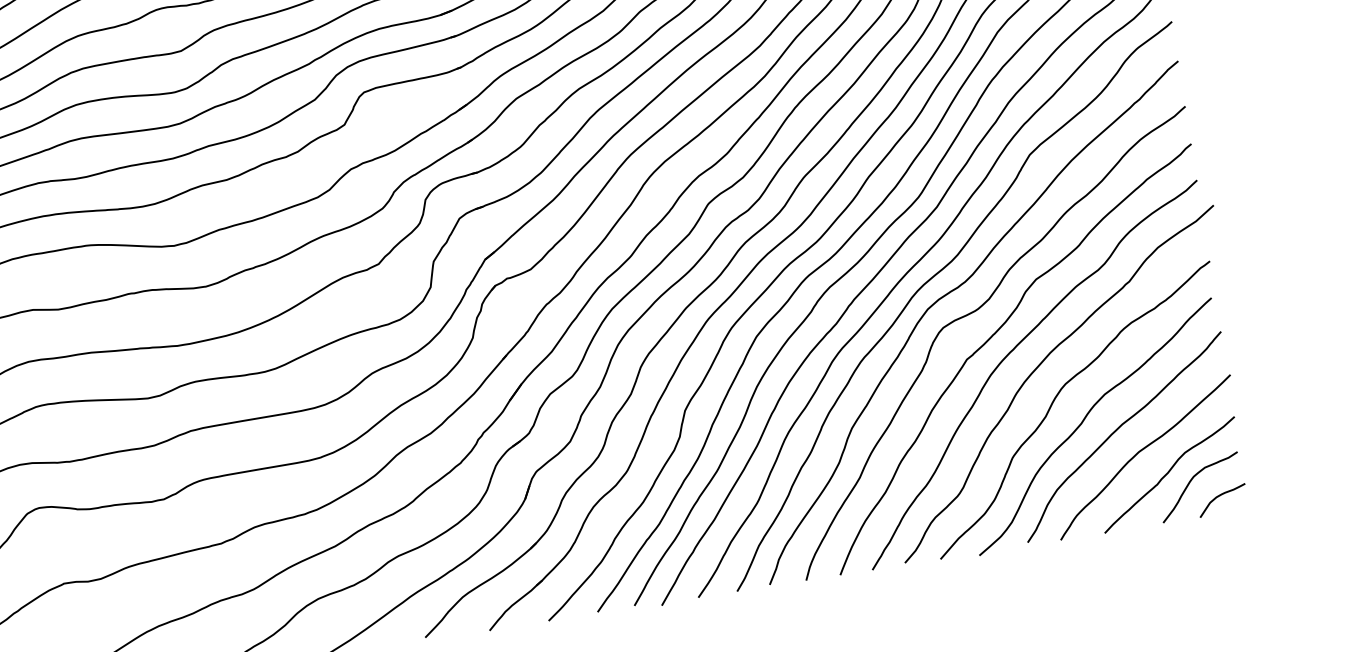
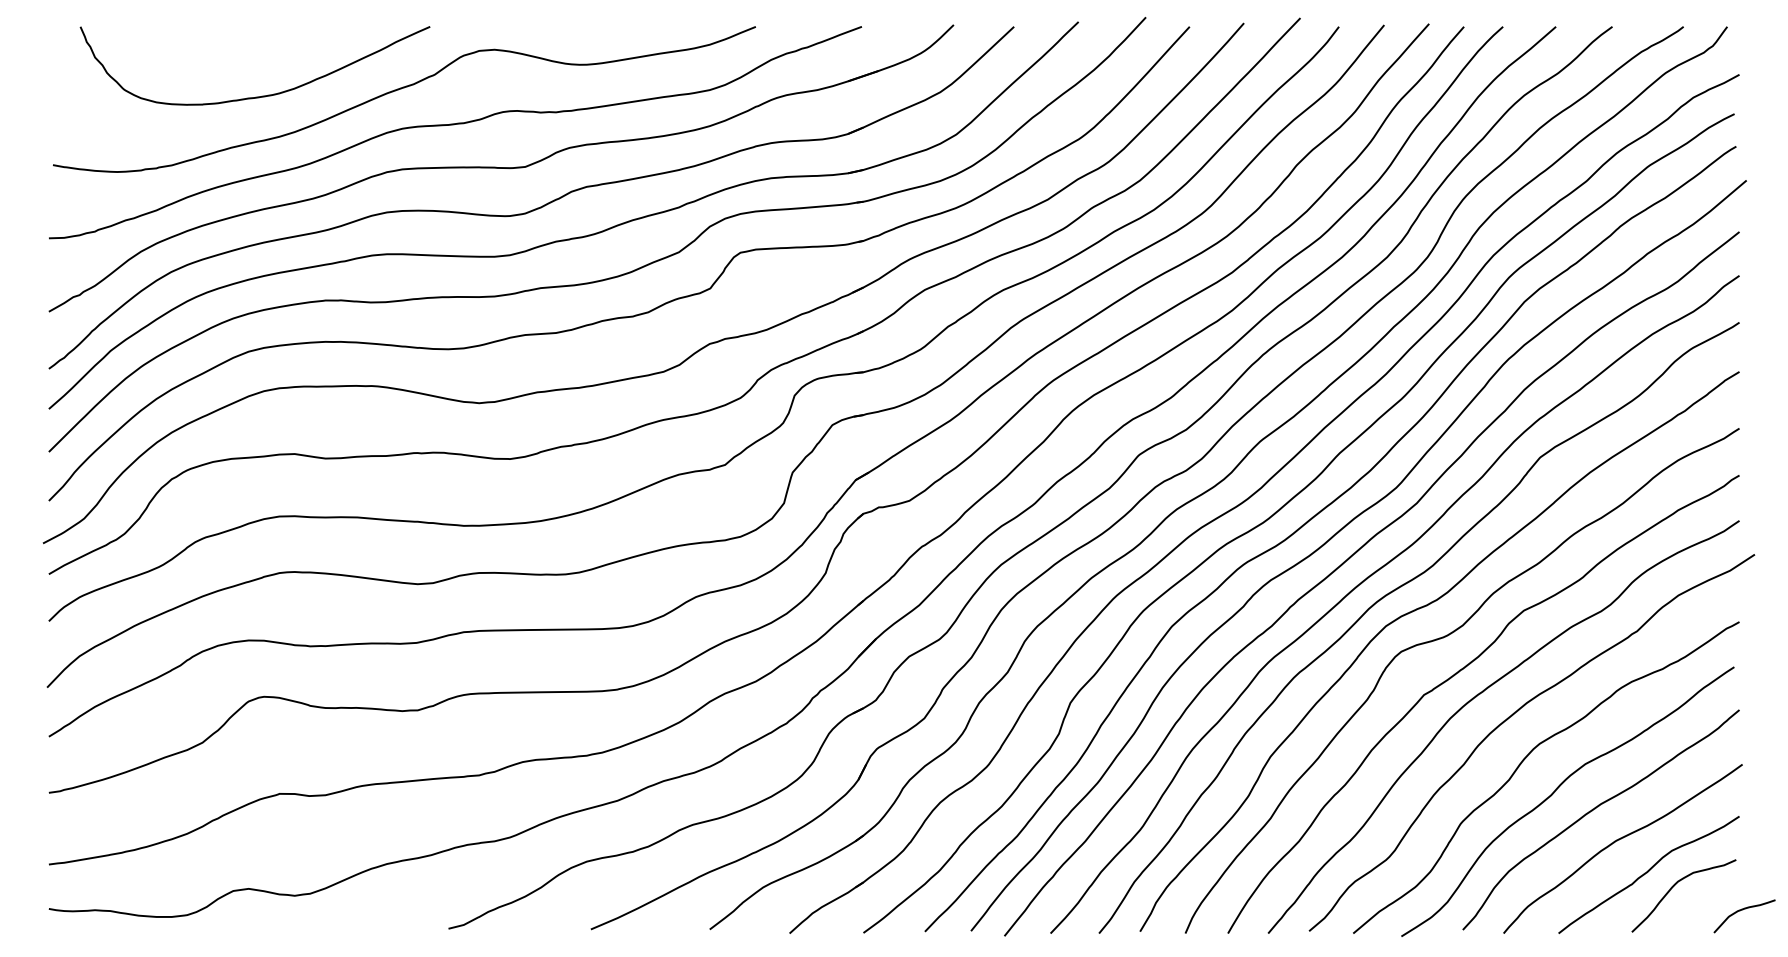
curve: (1220, 496) -> (1742, 910), moved

